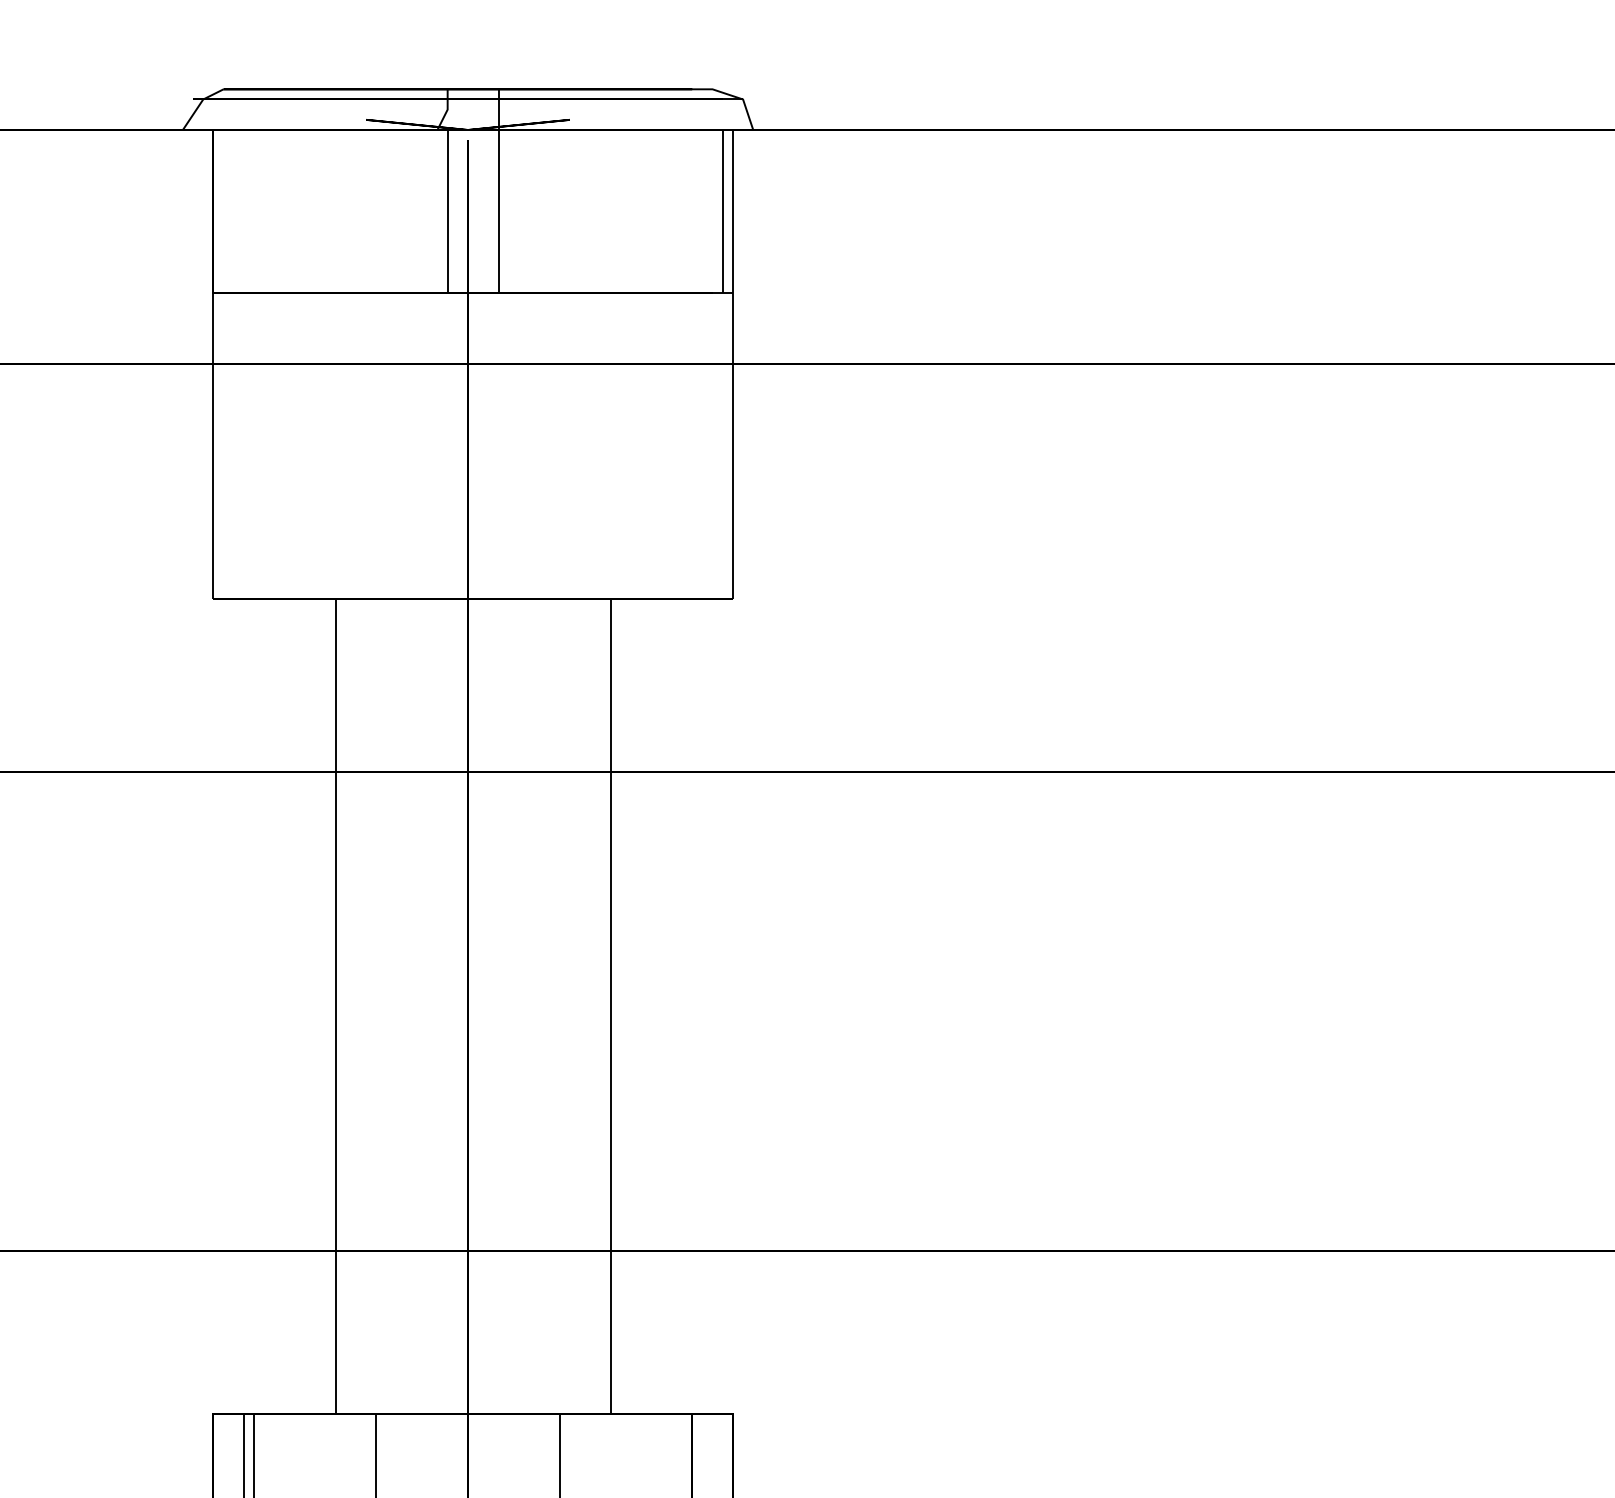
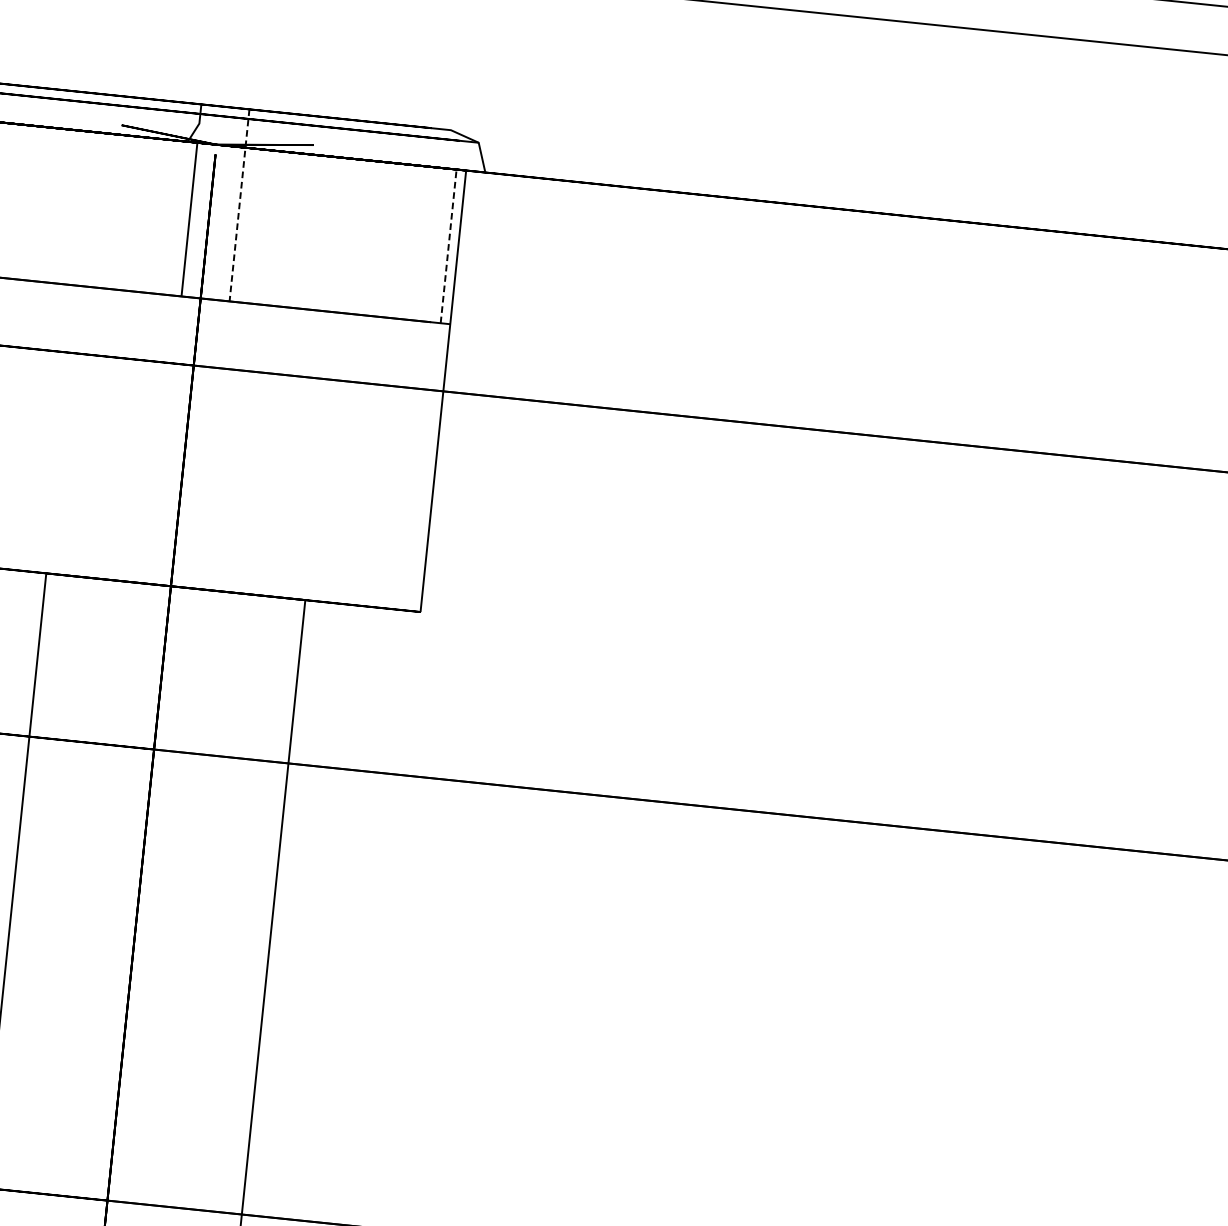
line: (498, 189) -> (239, 203), solid -> dashed
line: (722, 211) -> (448, 246), solid -> dashed

